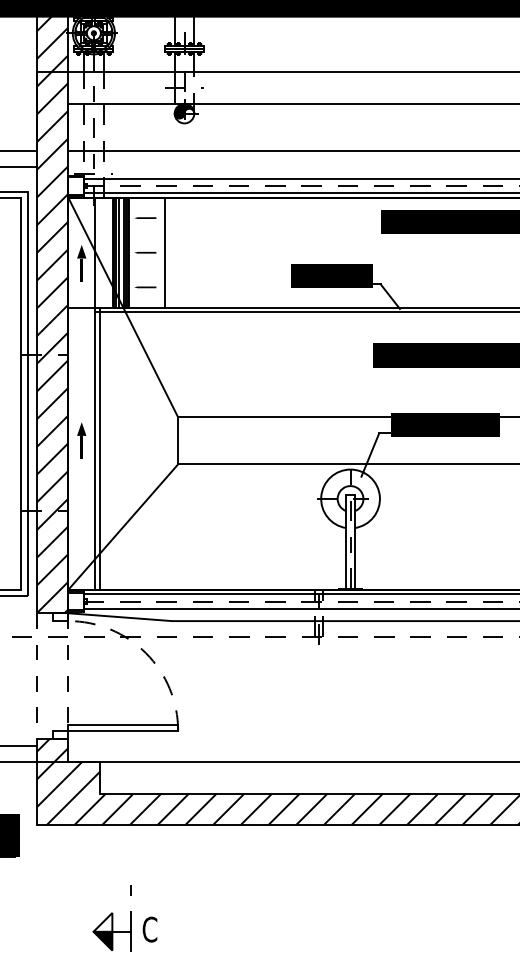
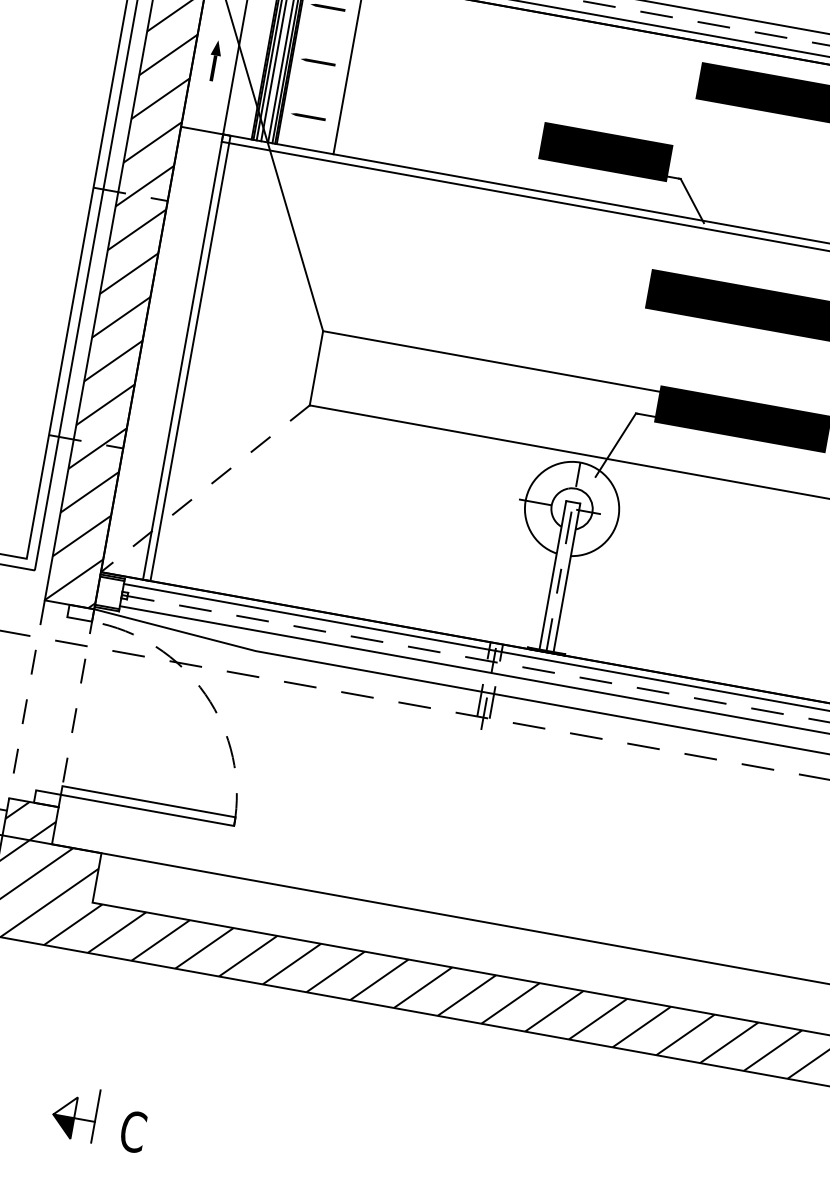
part: (81, 263) -> (214, 60), size x0.7
part: (81, 440) -> (163, 340), removed
line: (122, 527) -> (204, 489), solid -> dashed
part: (111, 918) -> (75, 1103), size x0.7

